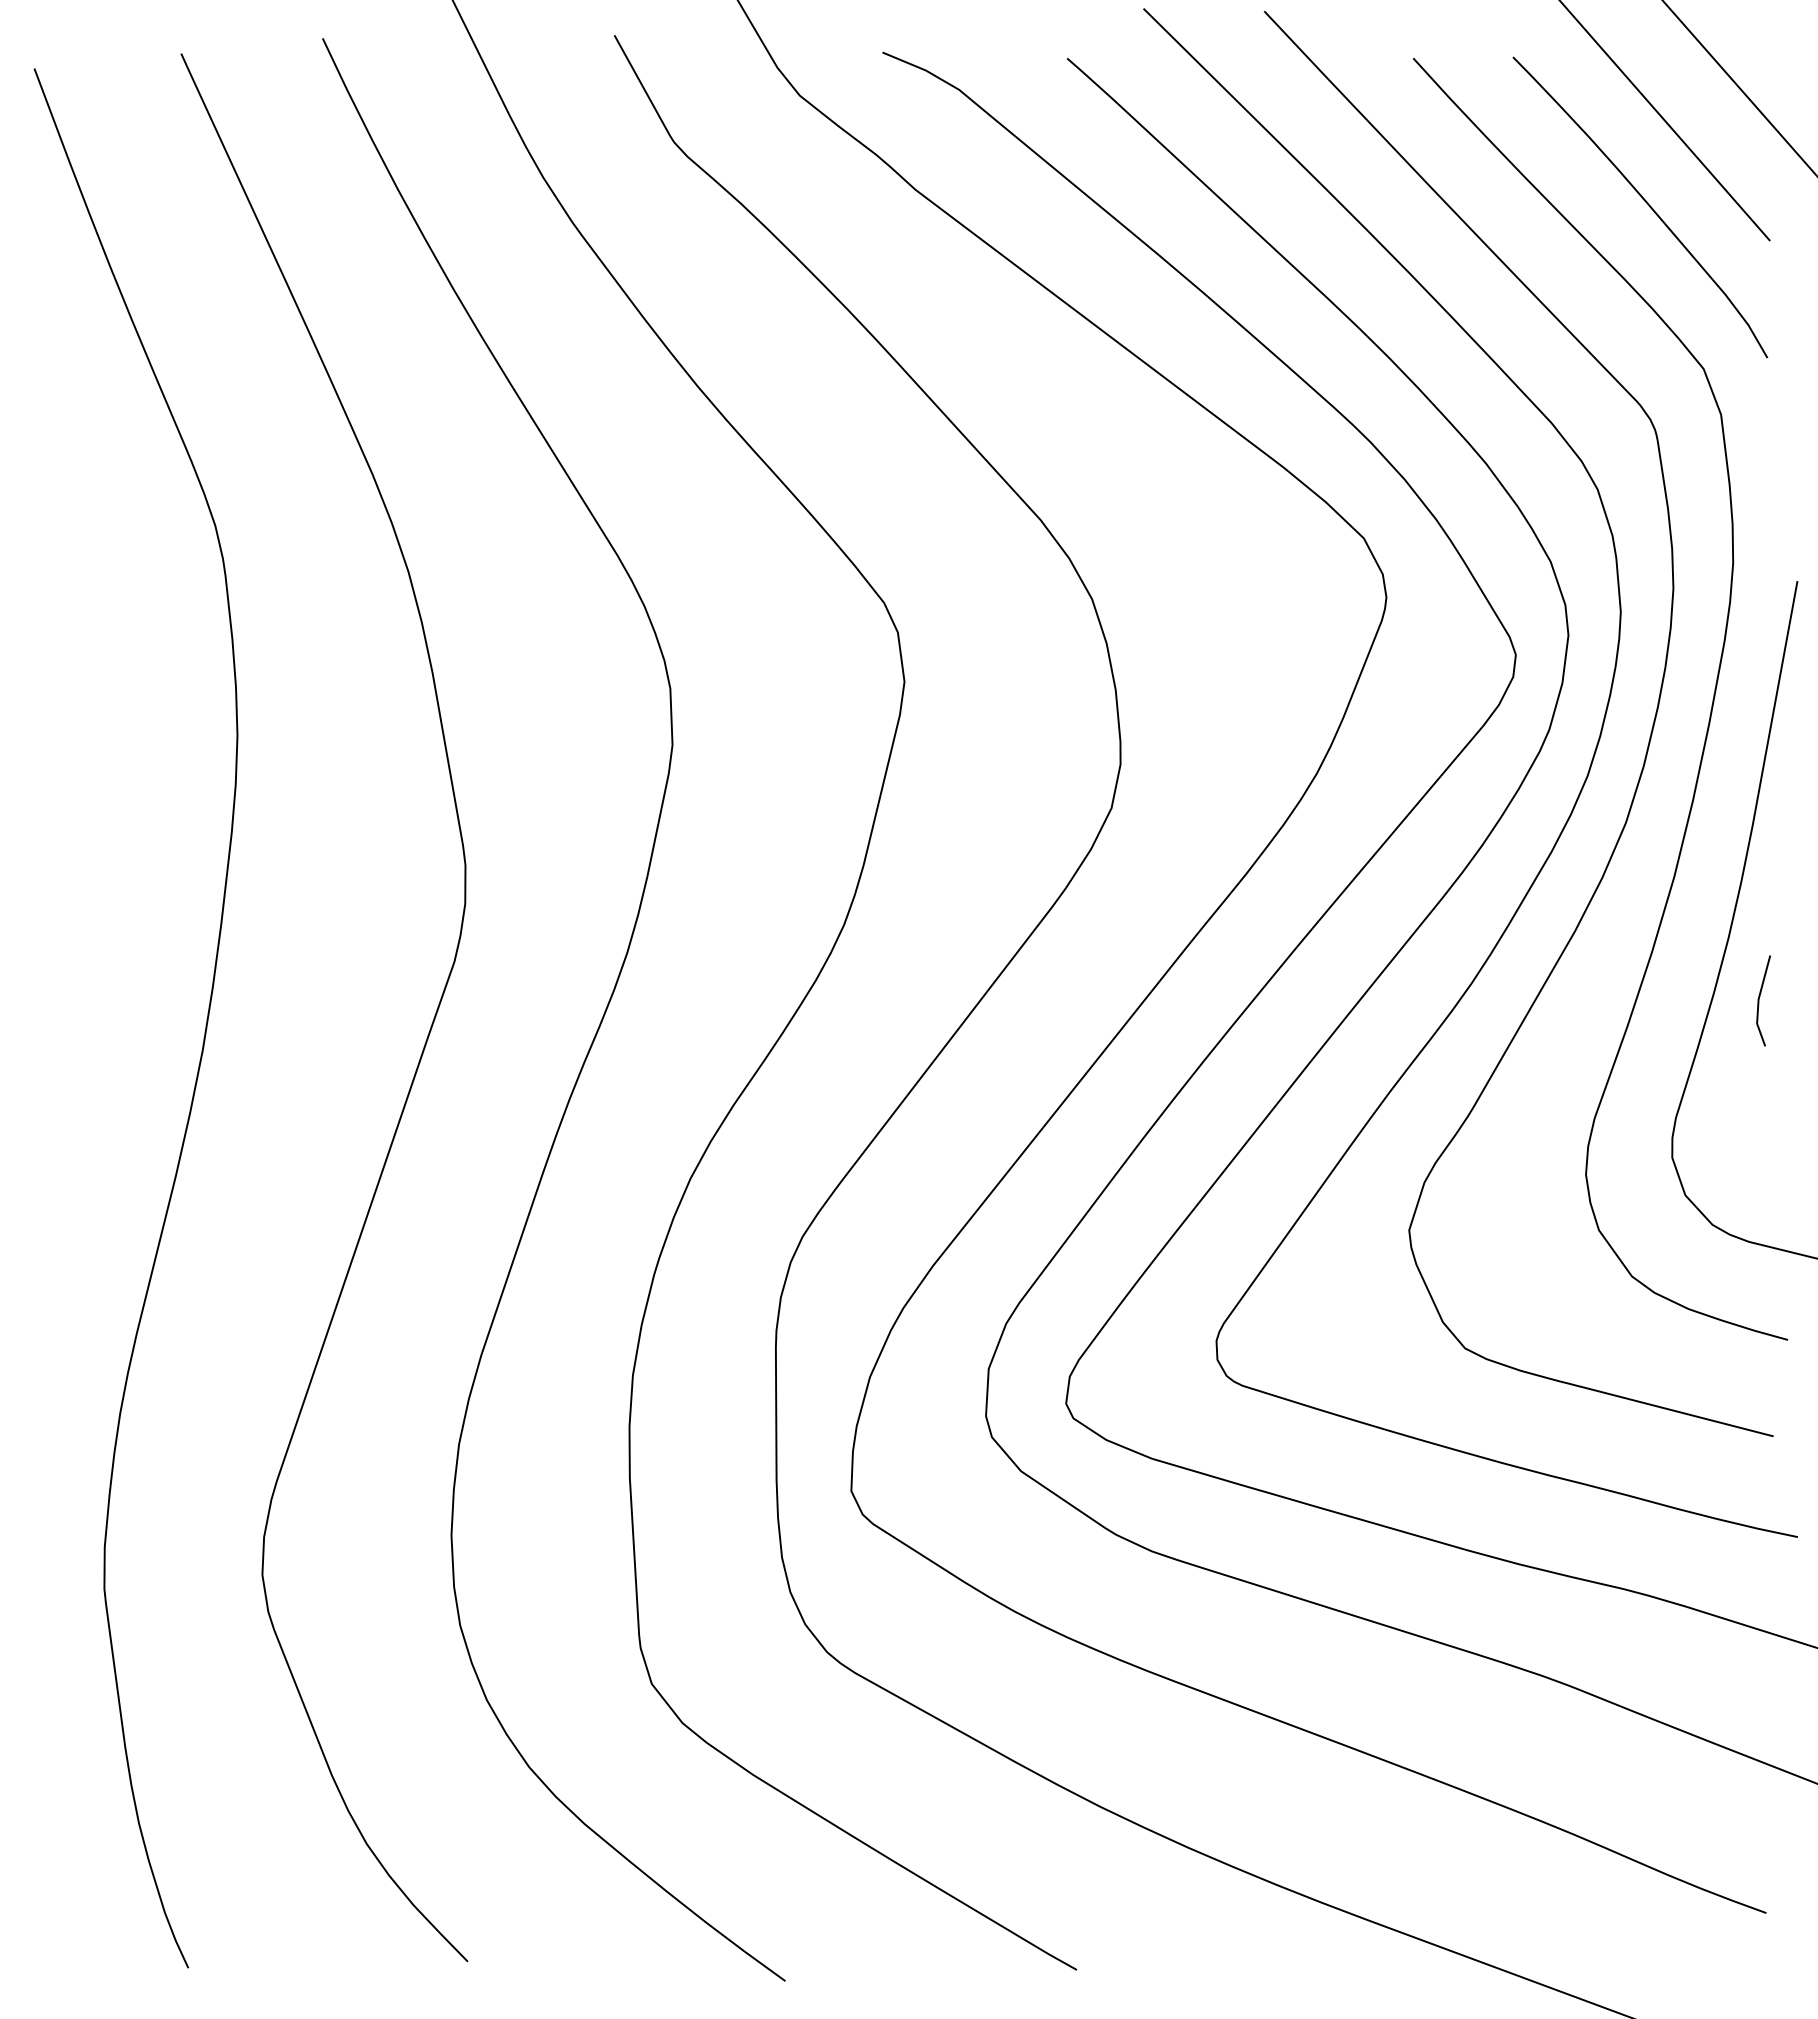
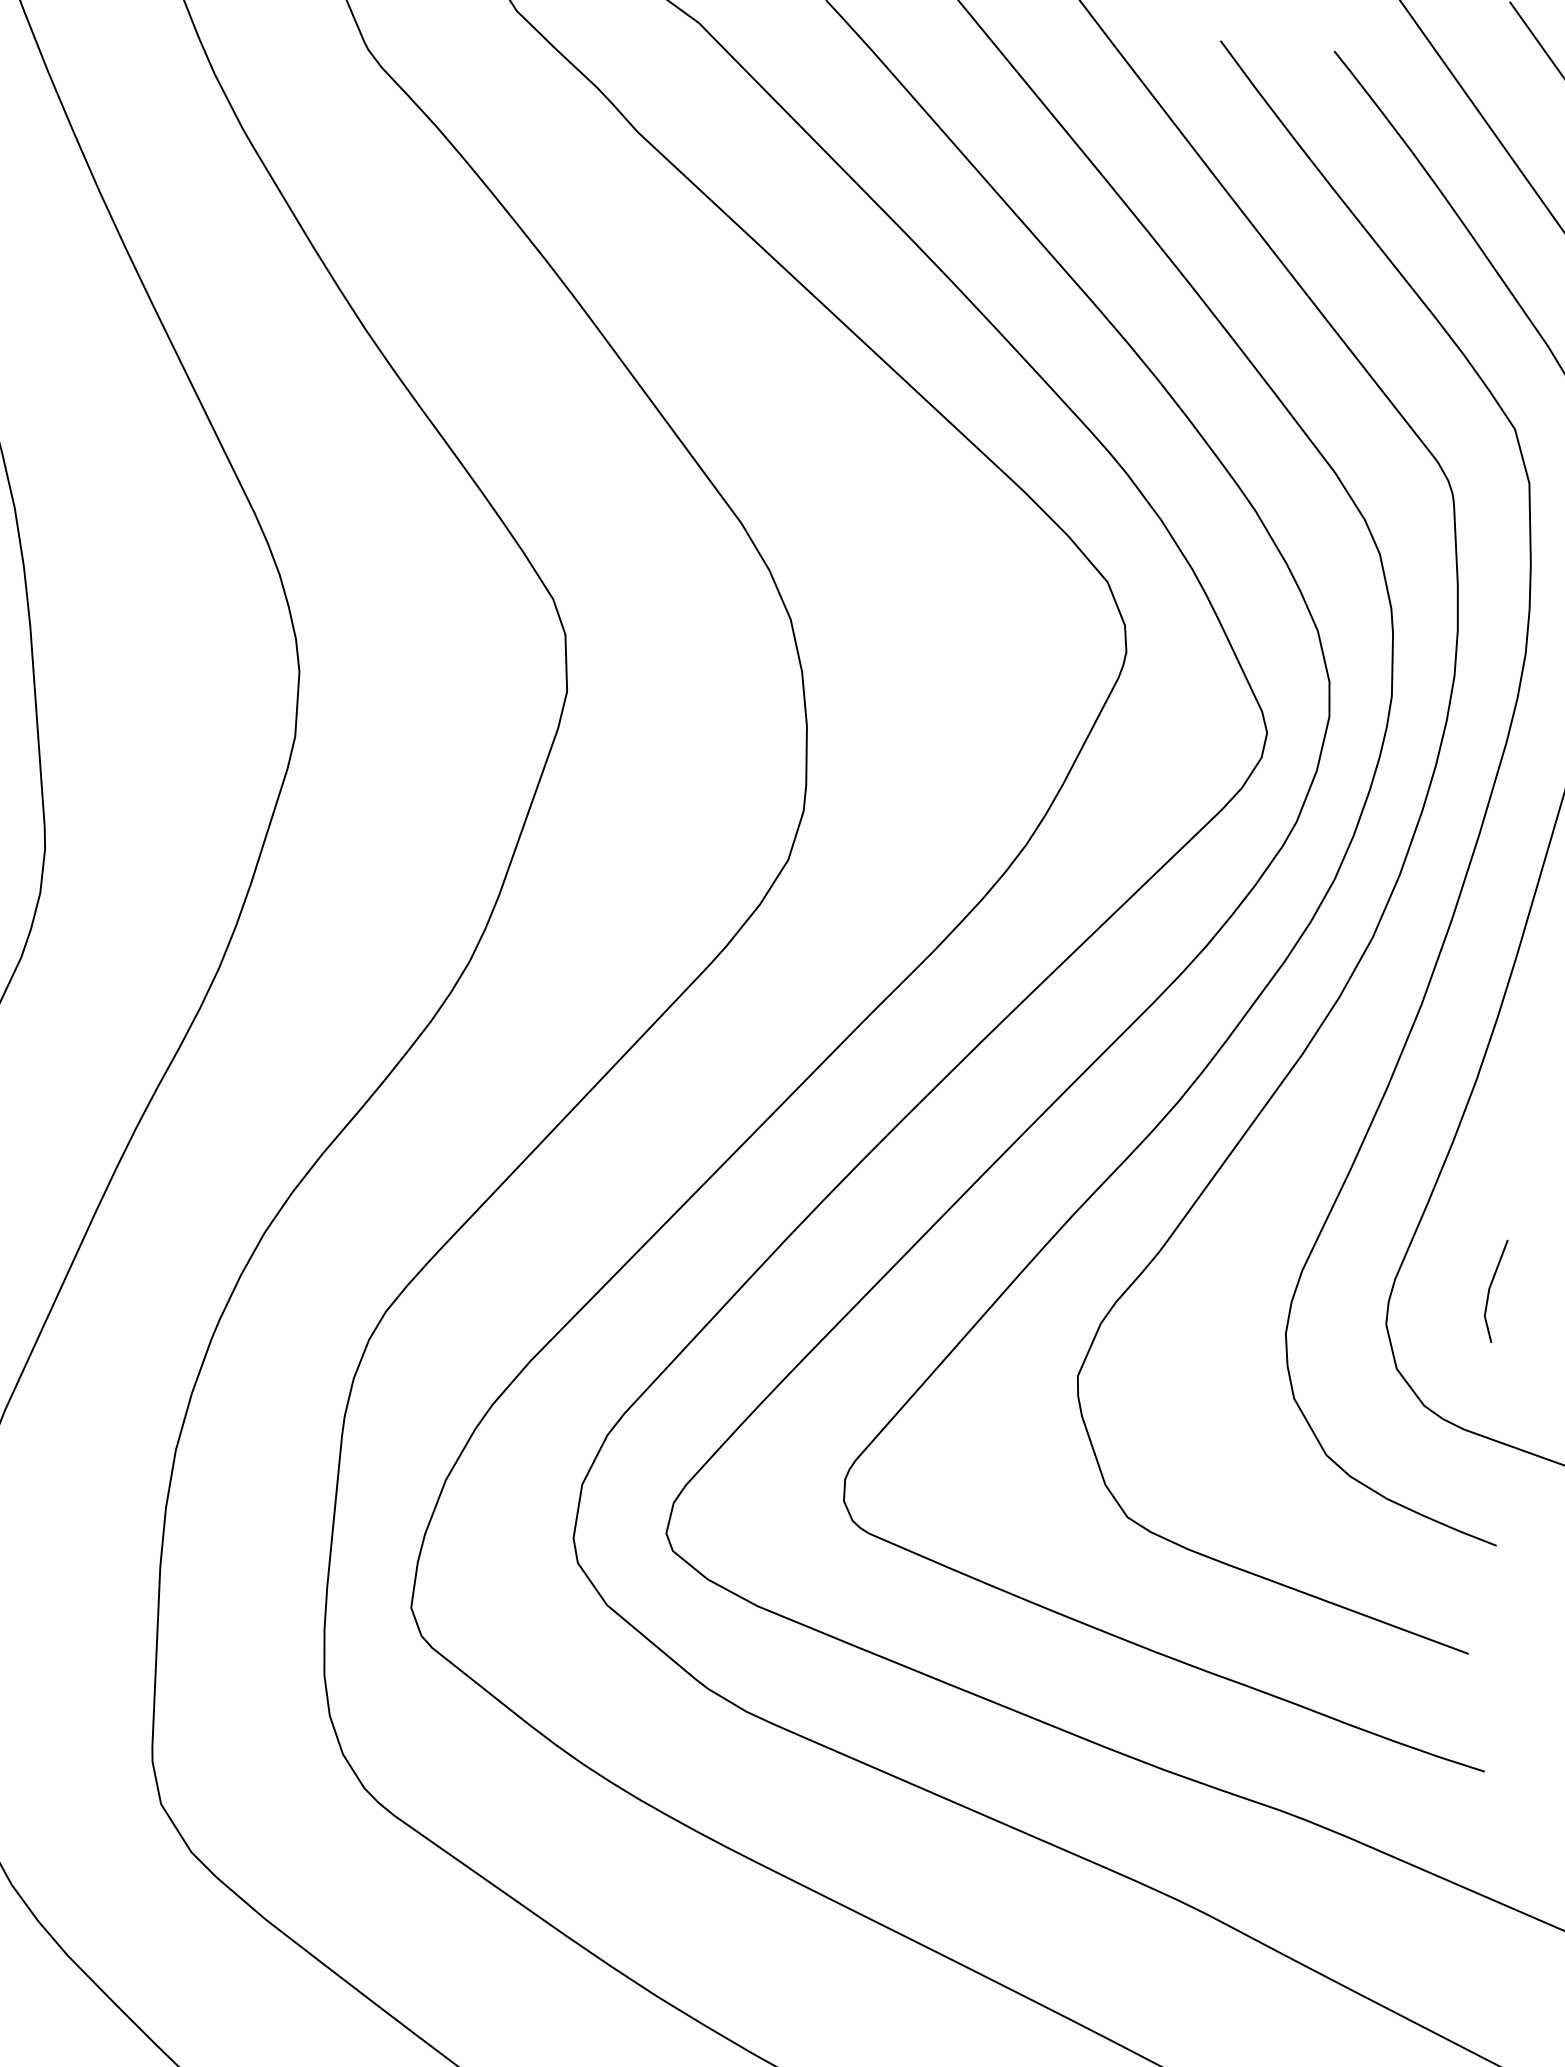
line: (1759, 1000) -> (1490, 1290), moved

